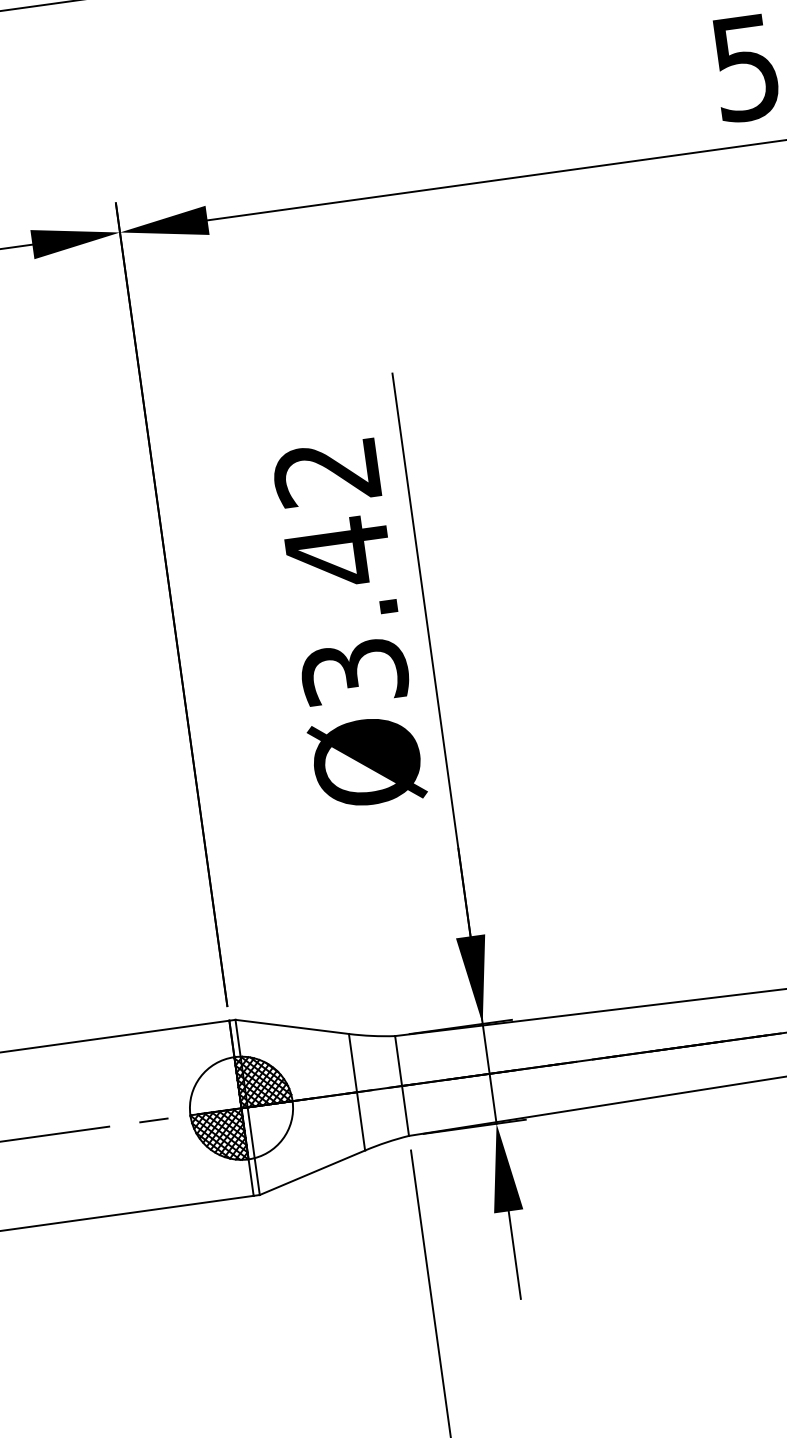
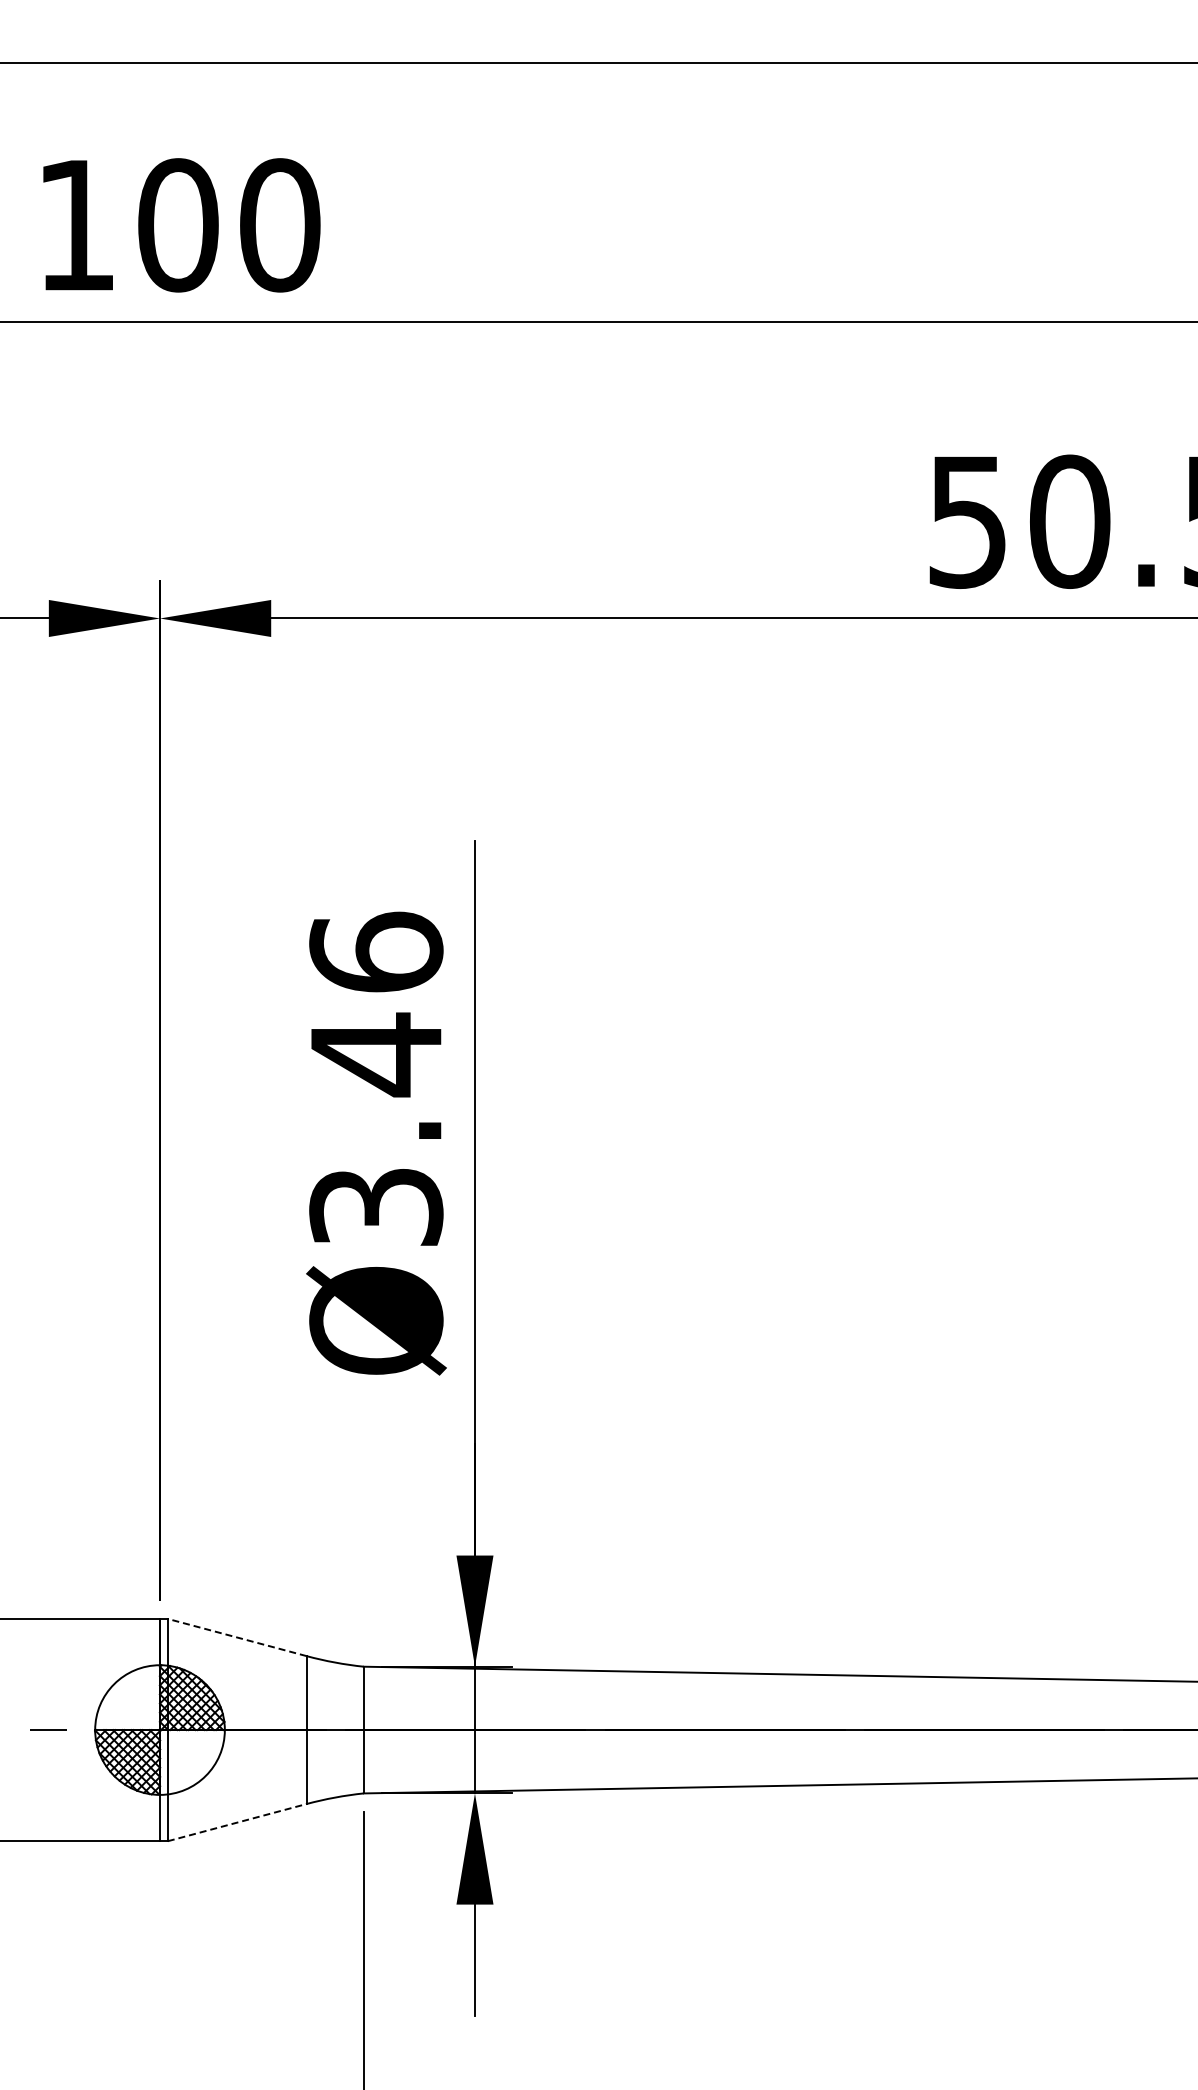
text: (326, 471) -> (376, 951), Ø3.42 -> Ø3.46
line: (292, 1026) -> (237, 1637), solid -> dashed
line: (312, 1172) -> (237, 1822), solid -> dashed

